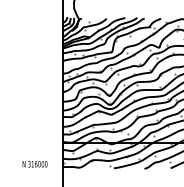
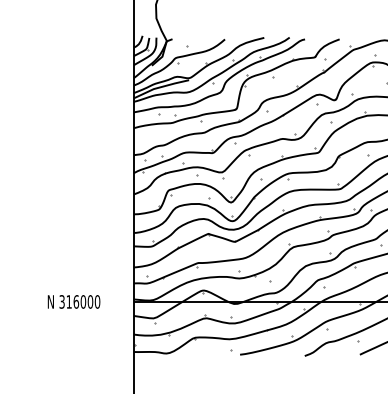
text: (34, 164) -> (72, 302), moved

